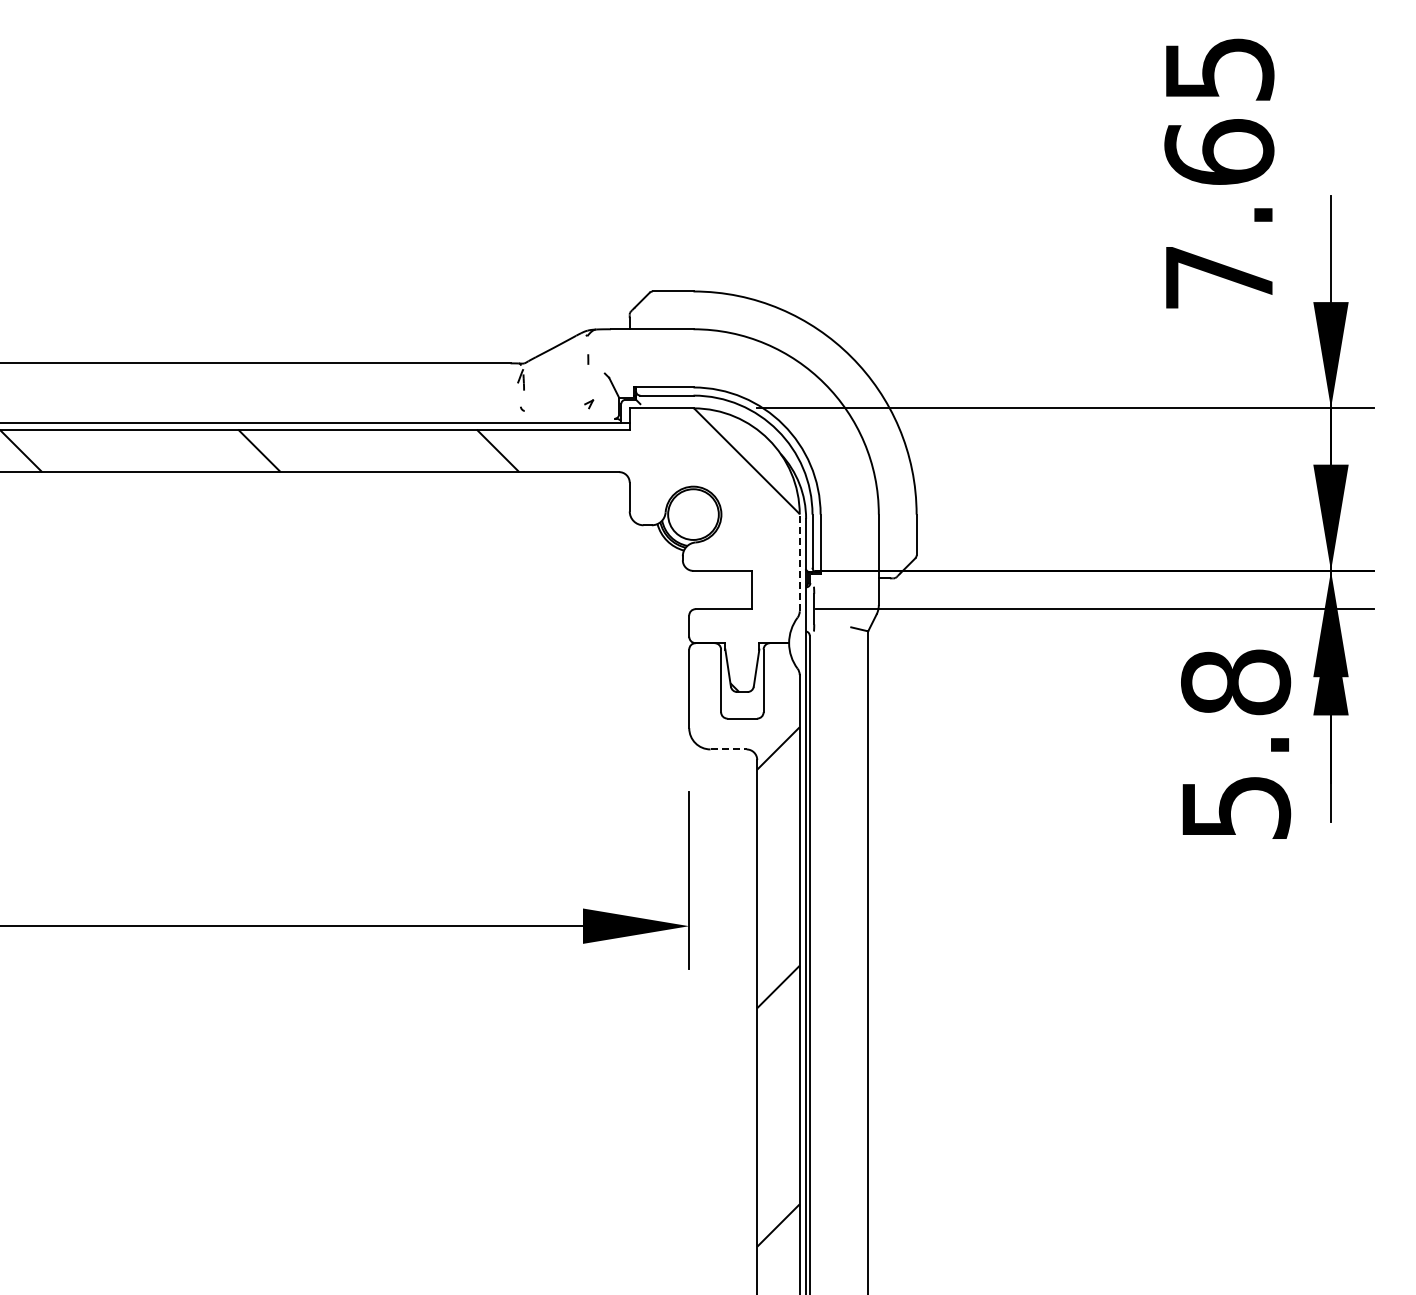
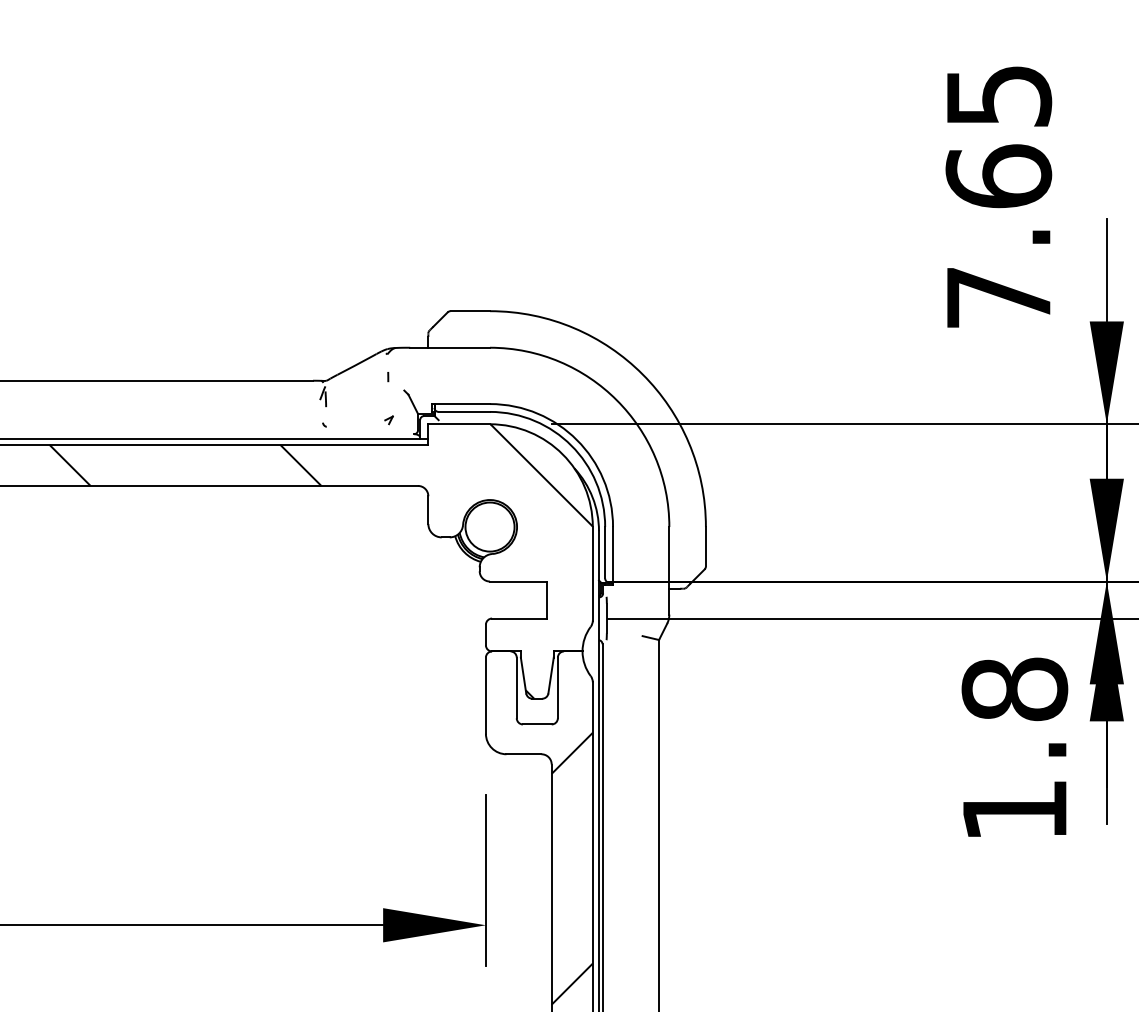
line: (799, 562) -> (592, 573), dashed -> solid
line: (729, 749) -> (524, 754), dashed -> solid
text: (1236, 807) -> (1015, 810), 5.8 -> 1.8

